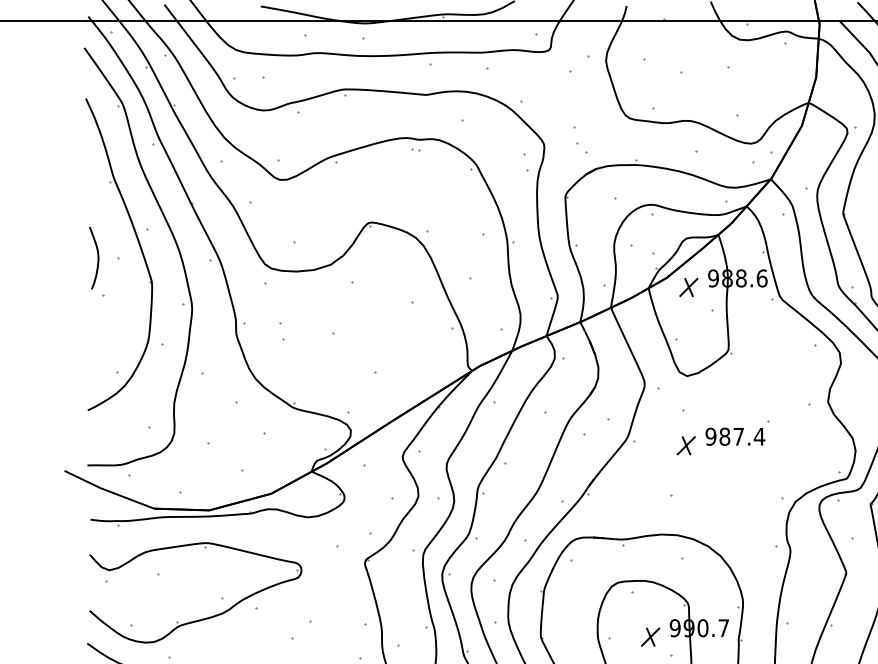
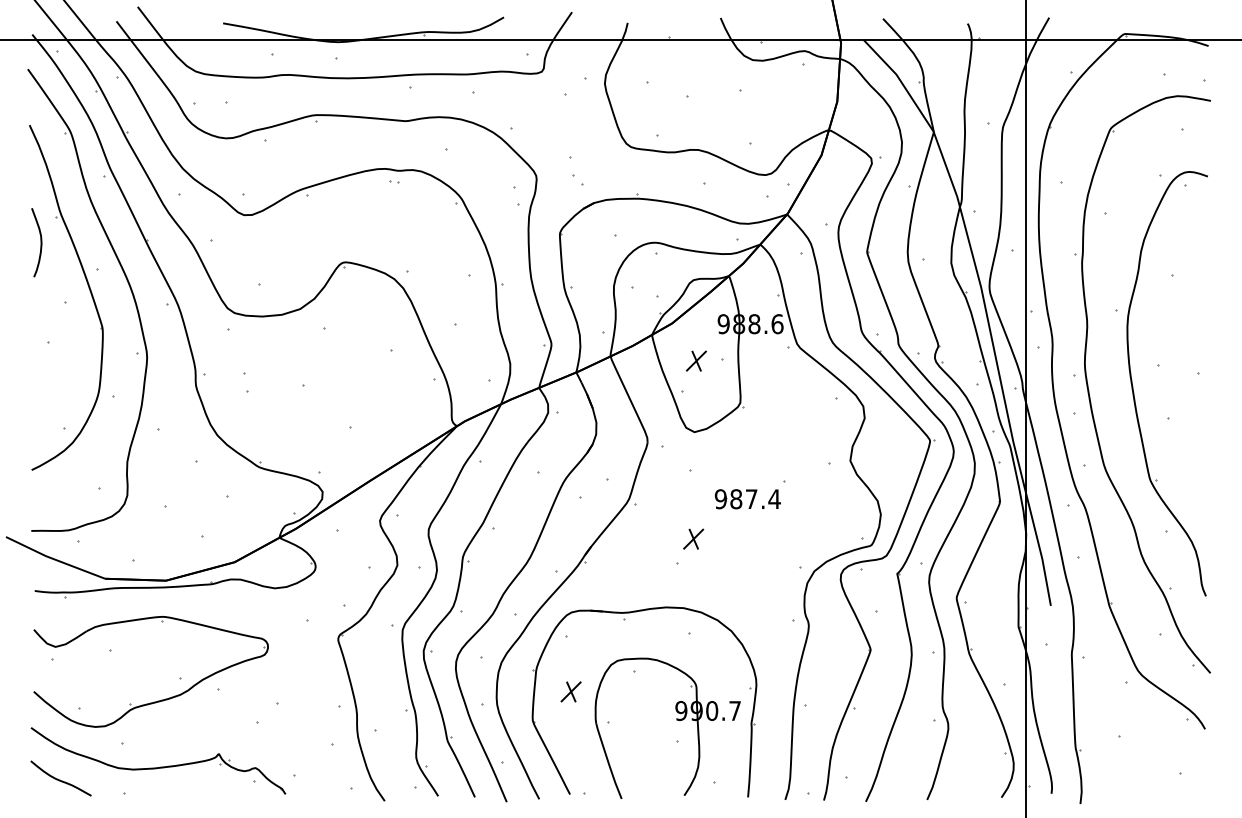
curve: (97, 257) -> (40, 242), moved
part: (688, 286) -> (696, 360), moved
part: (686, 445) -> (693, 538), moved
part: (650, 636) -> (570, 691), moved

